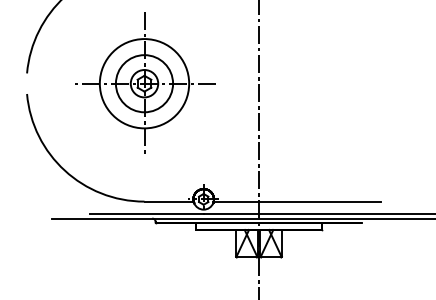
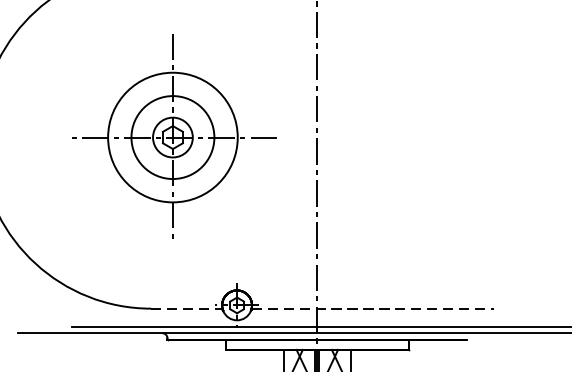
part: (145, 82) -> (174, 135), moved
line: (169, 201) -> (187, 308), solid -> dashed
line: (297, 201) -> (373, 308), solid -> dashed

